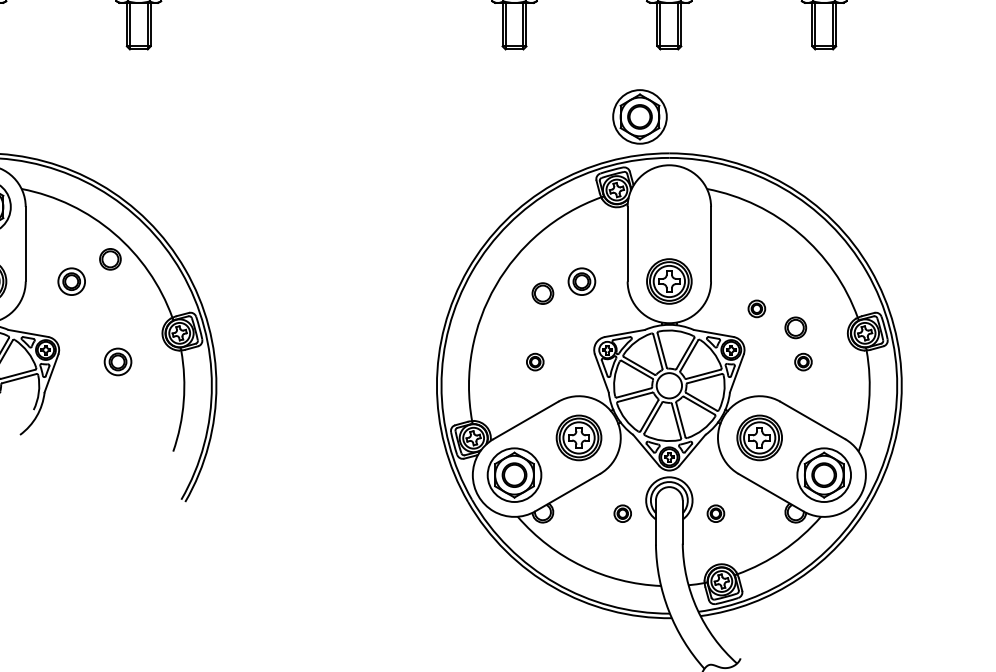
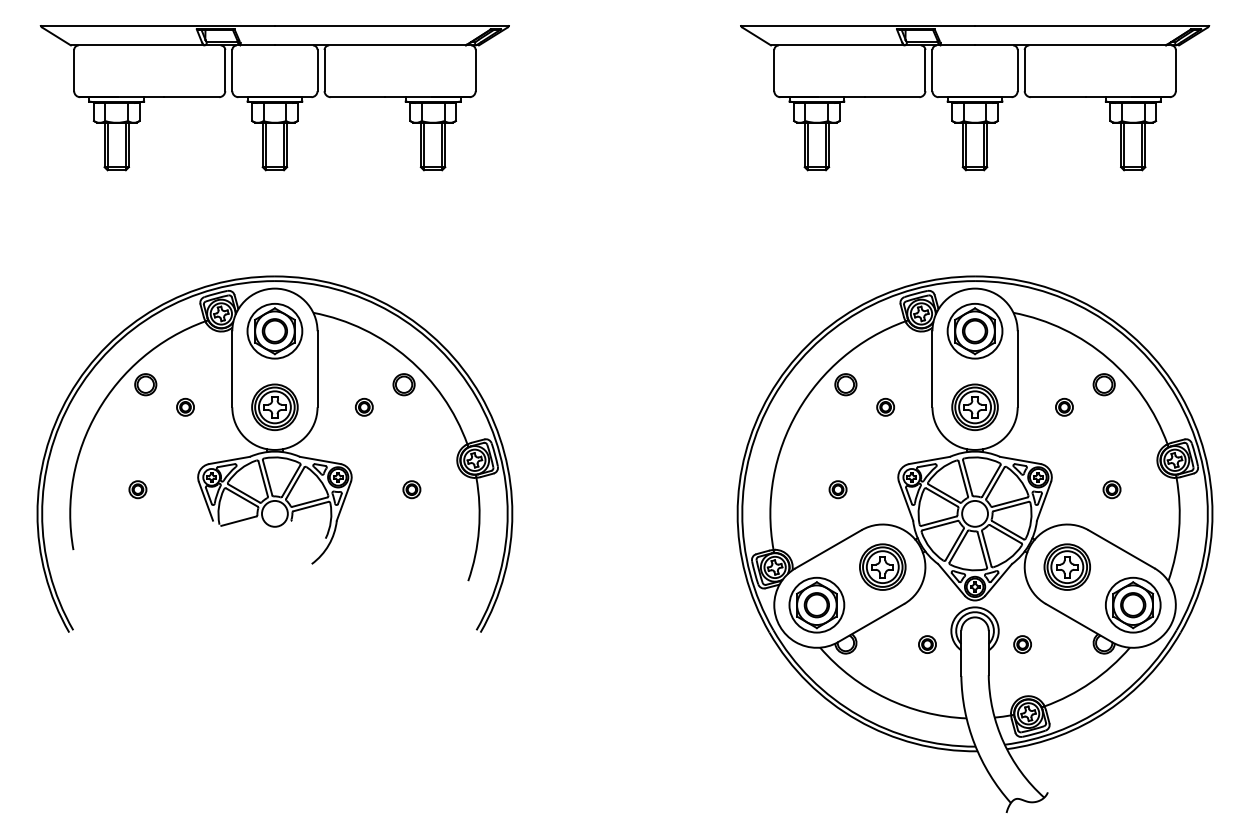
part: (639, 117) -> (974, 331), moved
part: (70, 280) -> (363, 406), size x0.62
part: (581, 280) -> (885, 406), size x0.62
part: (542, 293) -> (845, 384), moved
part: (756, 308) -> (1064, 406), moved
part: (795, 327) -> (1103, 384), moved
part: (117, 361) -> (411, 489), size x0.62

